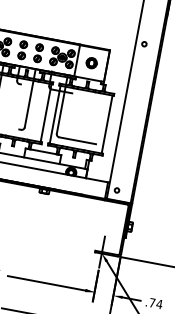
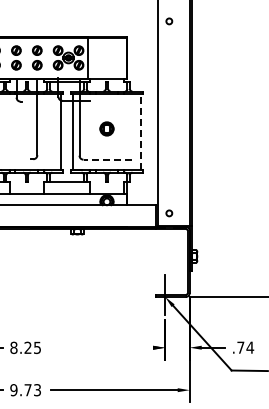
part: (91, 62) -> (106, 128), moved
line: (107, 124) -> (141, 131), solid -> dashed
line: (77, 140) -> (107, 159), solid -> dashed
line: (47, 283) -> (102, 347), removed

